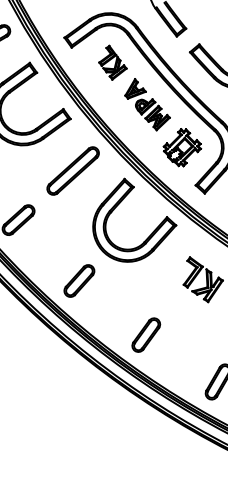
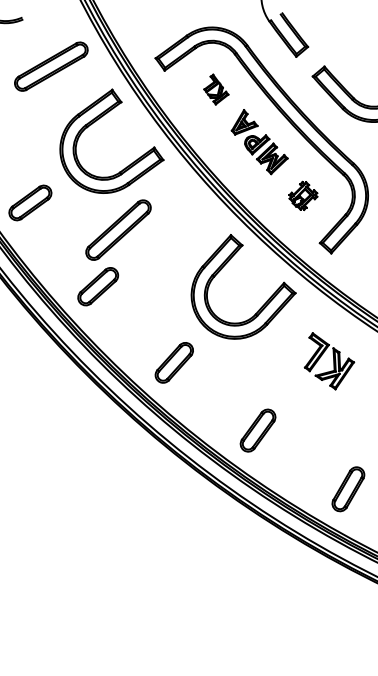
part: (113, 62) -> (216, 89), size x0.7
part: (182, 147) -> (303, 195), size x0.6
part: (73, 170) -> (118, 229), moved

